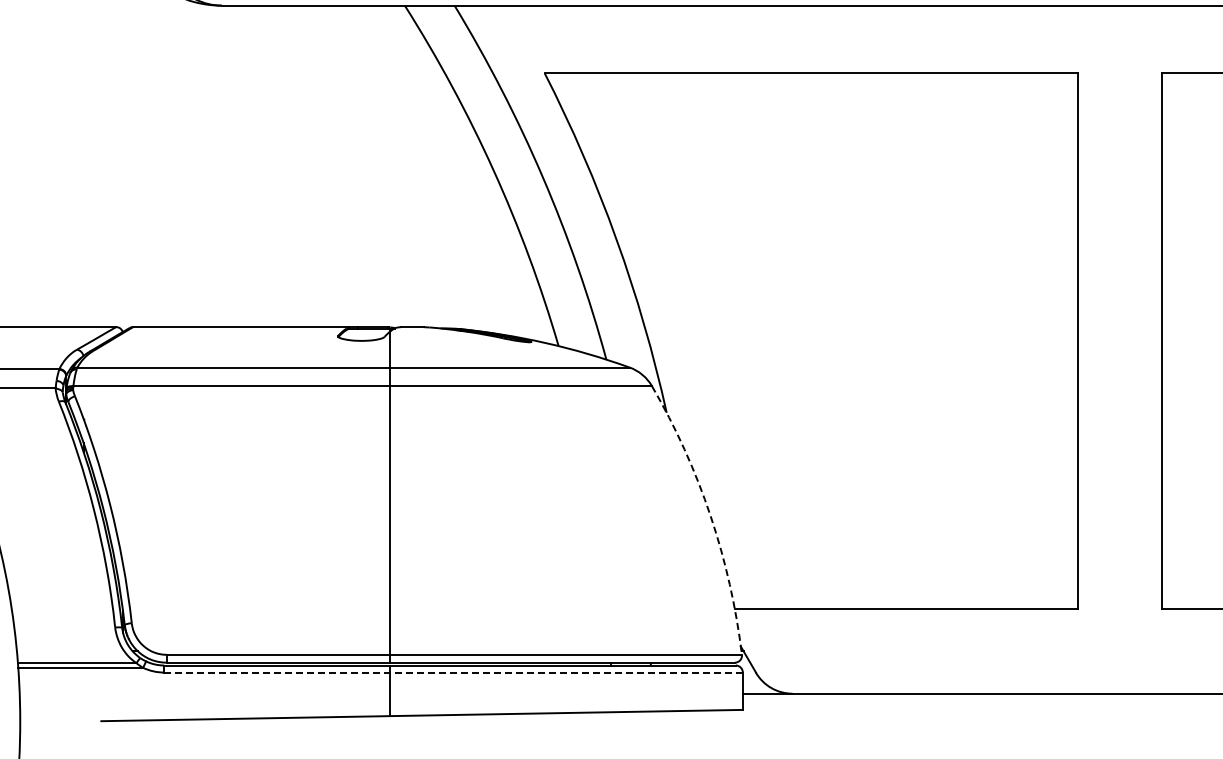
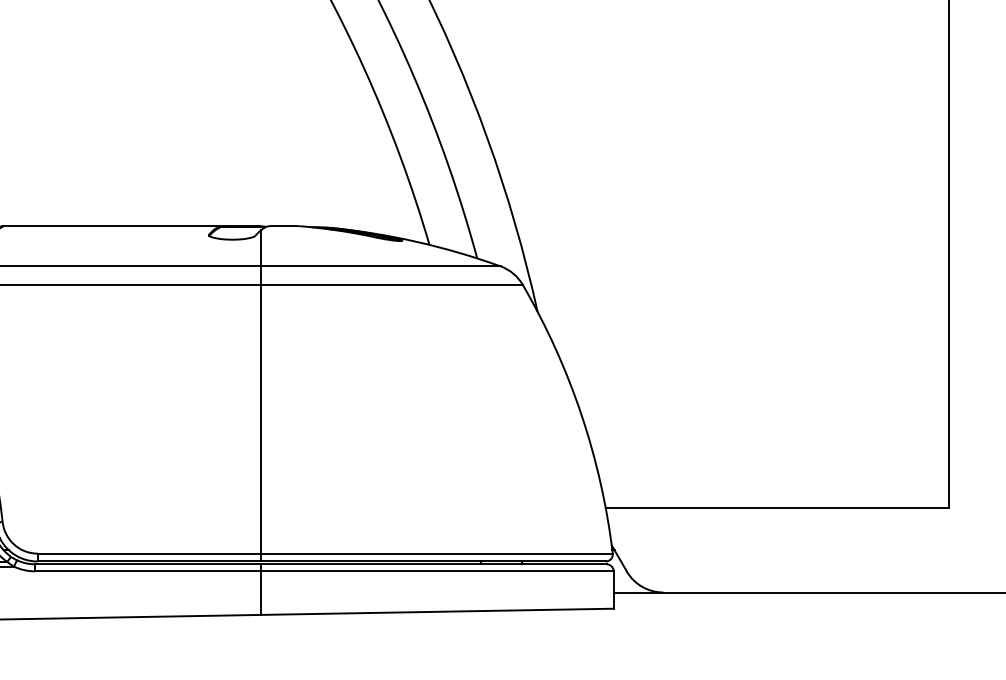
arc: (710, 515) -> (581, 414), dashed -> solid
line: (453, 672) -> (324, 571), dashed -> solid

